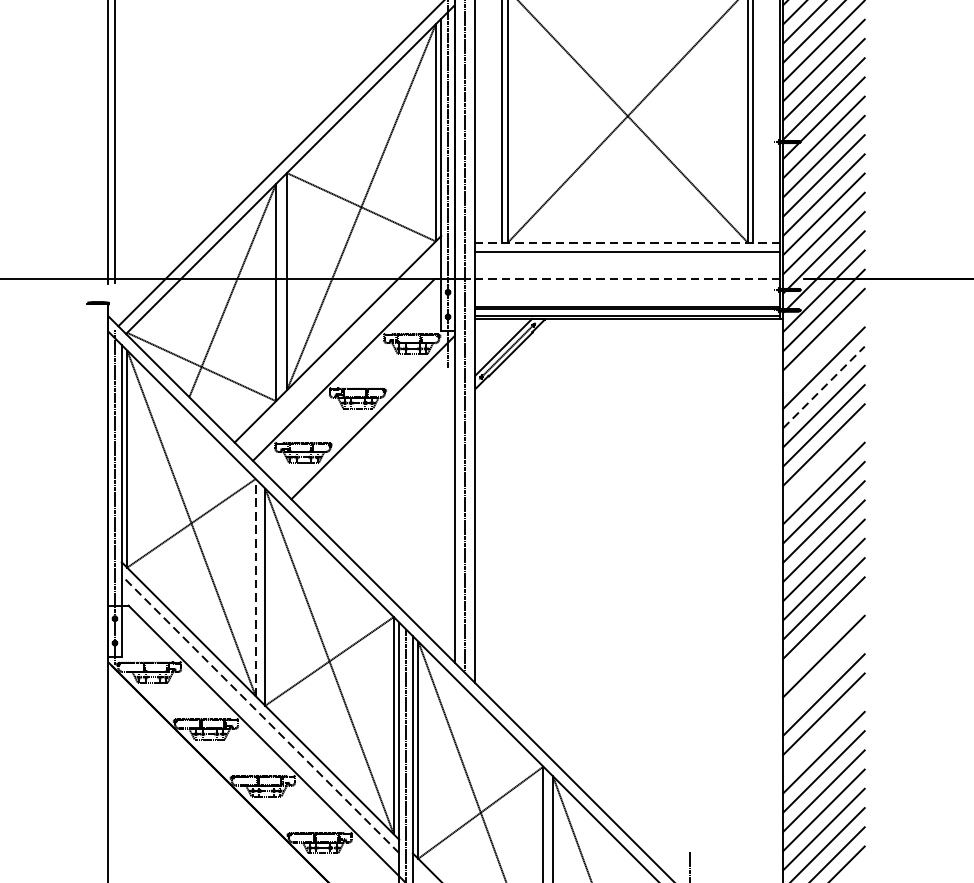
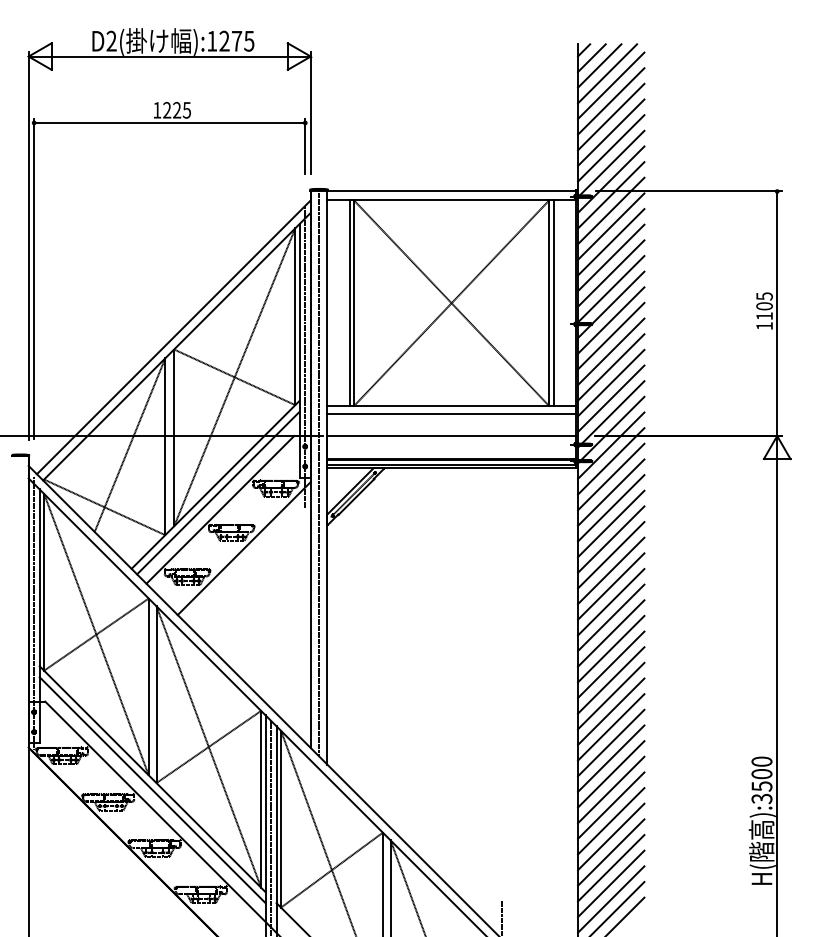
line: (627, 243) -> (451, 406), dashed -> solid
line: (627, 279) -> (451, 436), dashed -> solid
line: (341, 348) -> (218, 492), added
line: (824, 348) -> (611, 492), added
line: (824, 386) -> (611, 523), dashed -> solid
line: (824, 464) -> (611, 586), added
line: (255, 587) -> (148, 686), dashed -> solid
line: (824, 637) -> (611, 727), added
line: (824, 675) -> (611, 758), added
line: (260, 714) -> (152, 790), dashed -> solid
line: (824, 733) -> (611, 805), added

